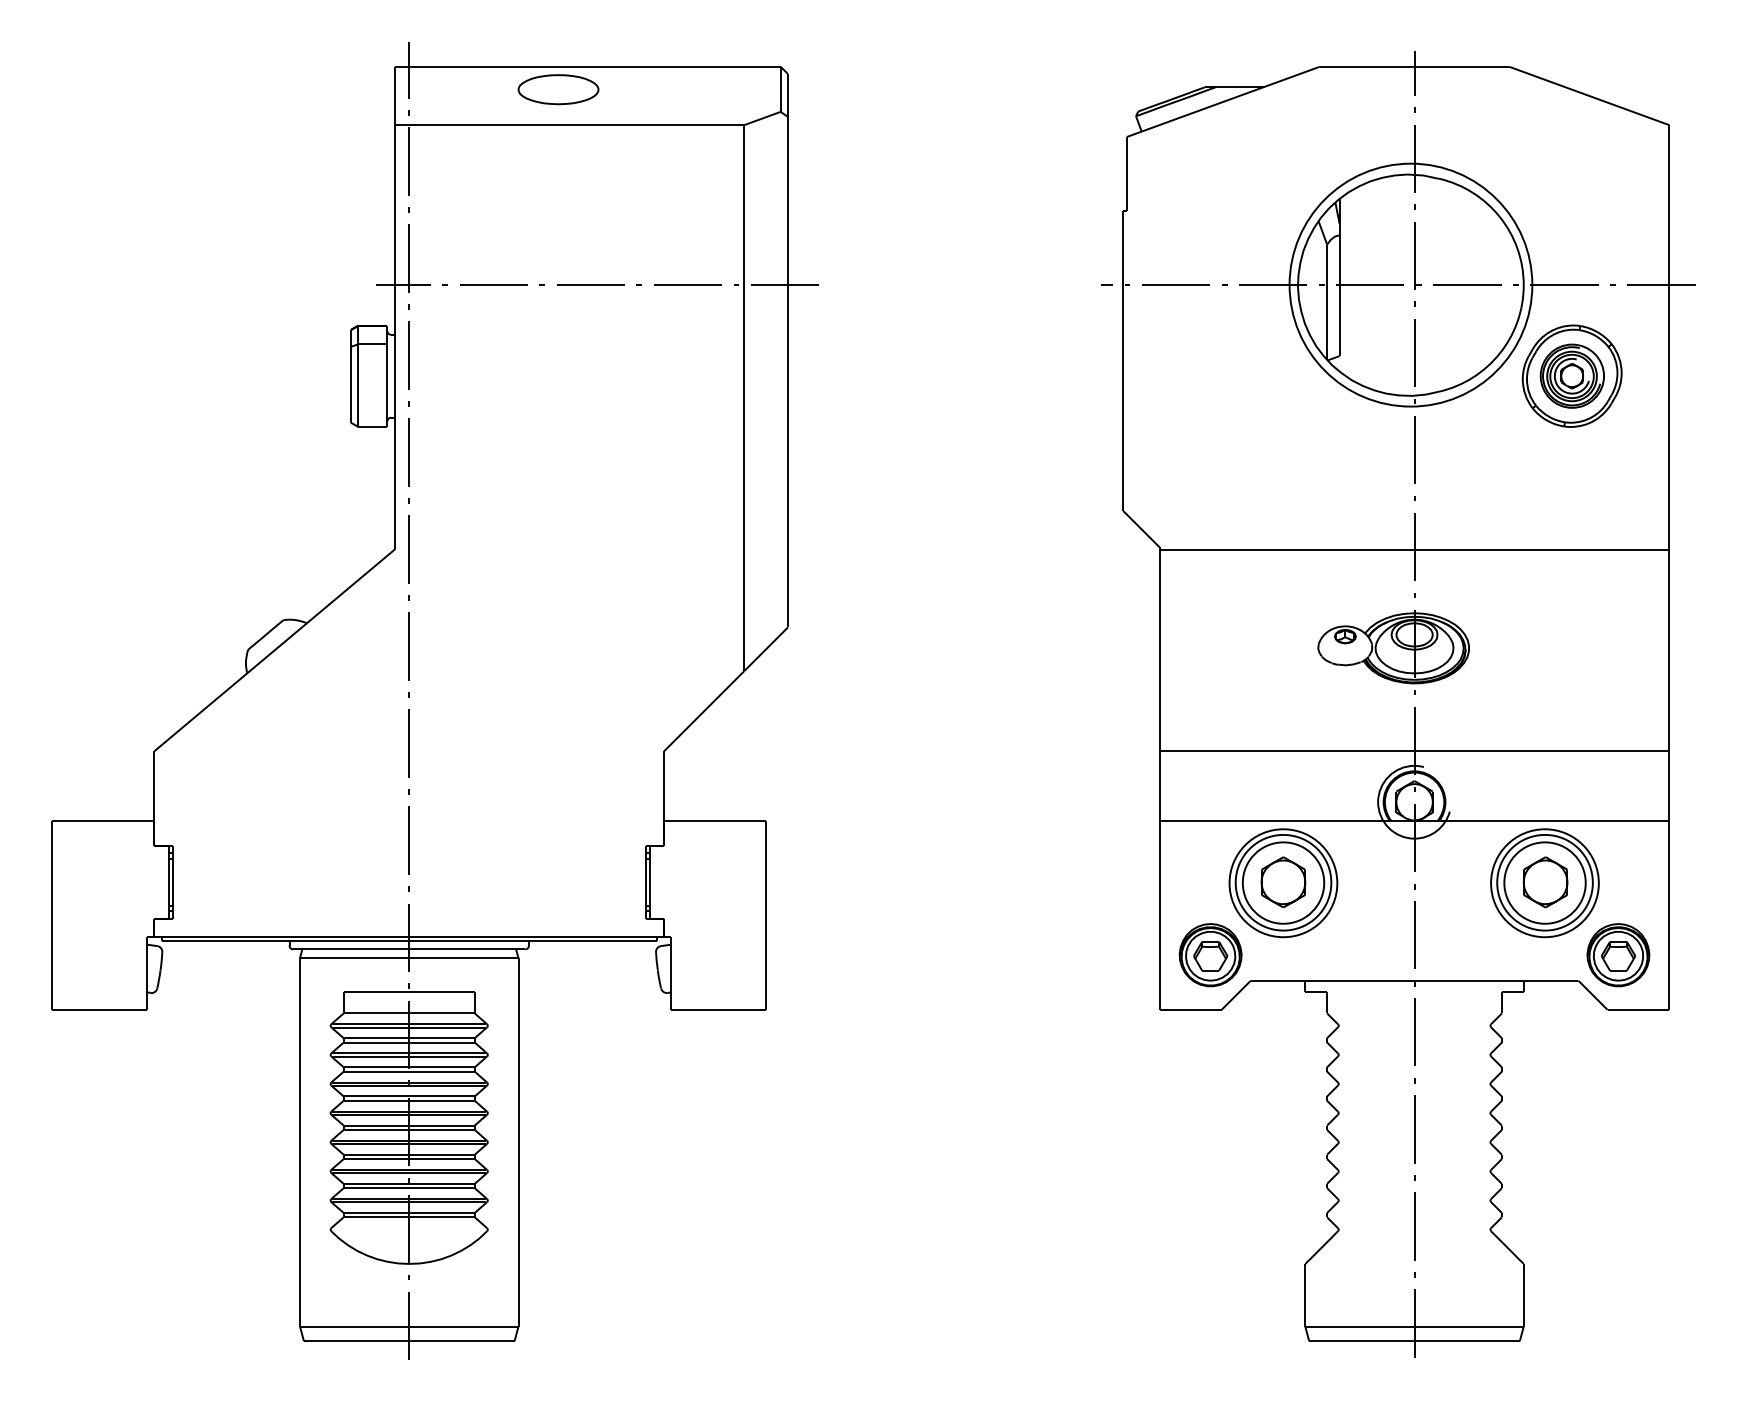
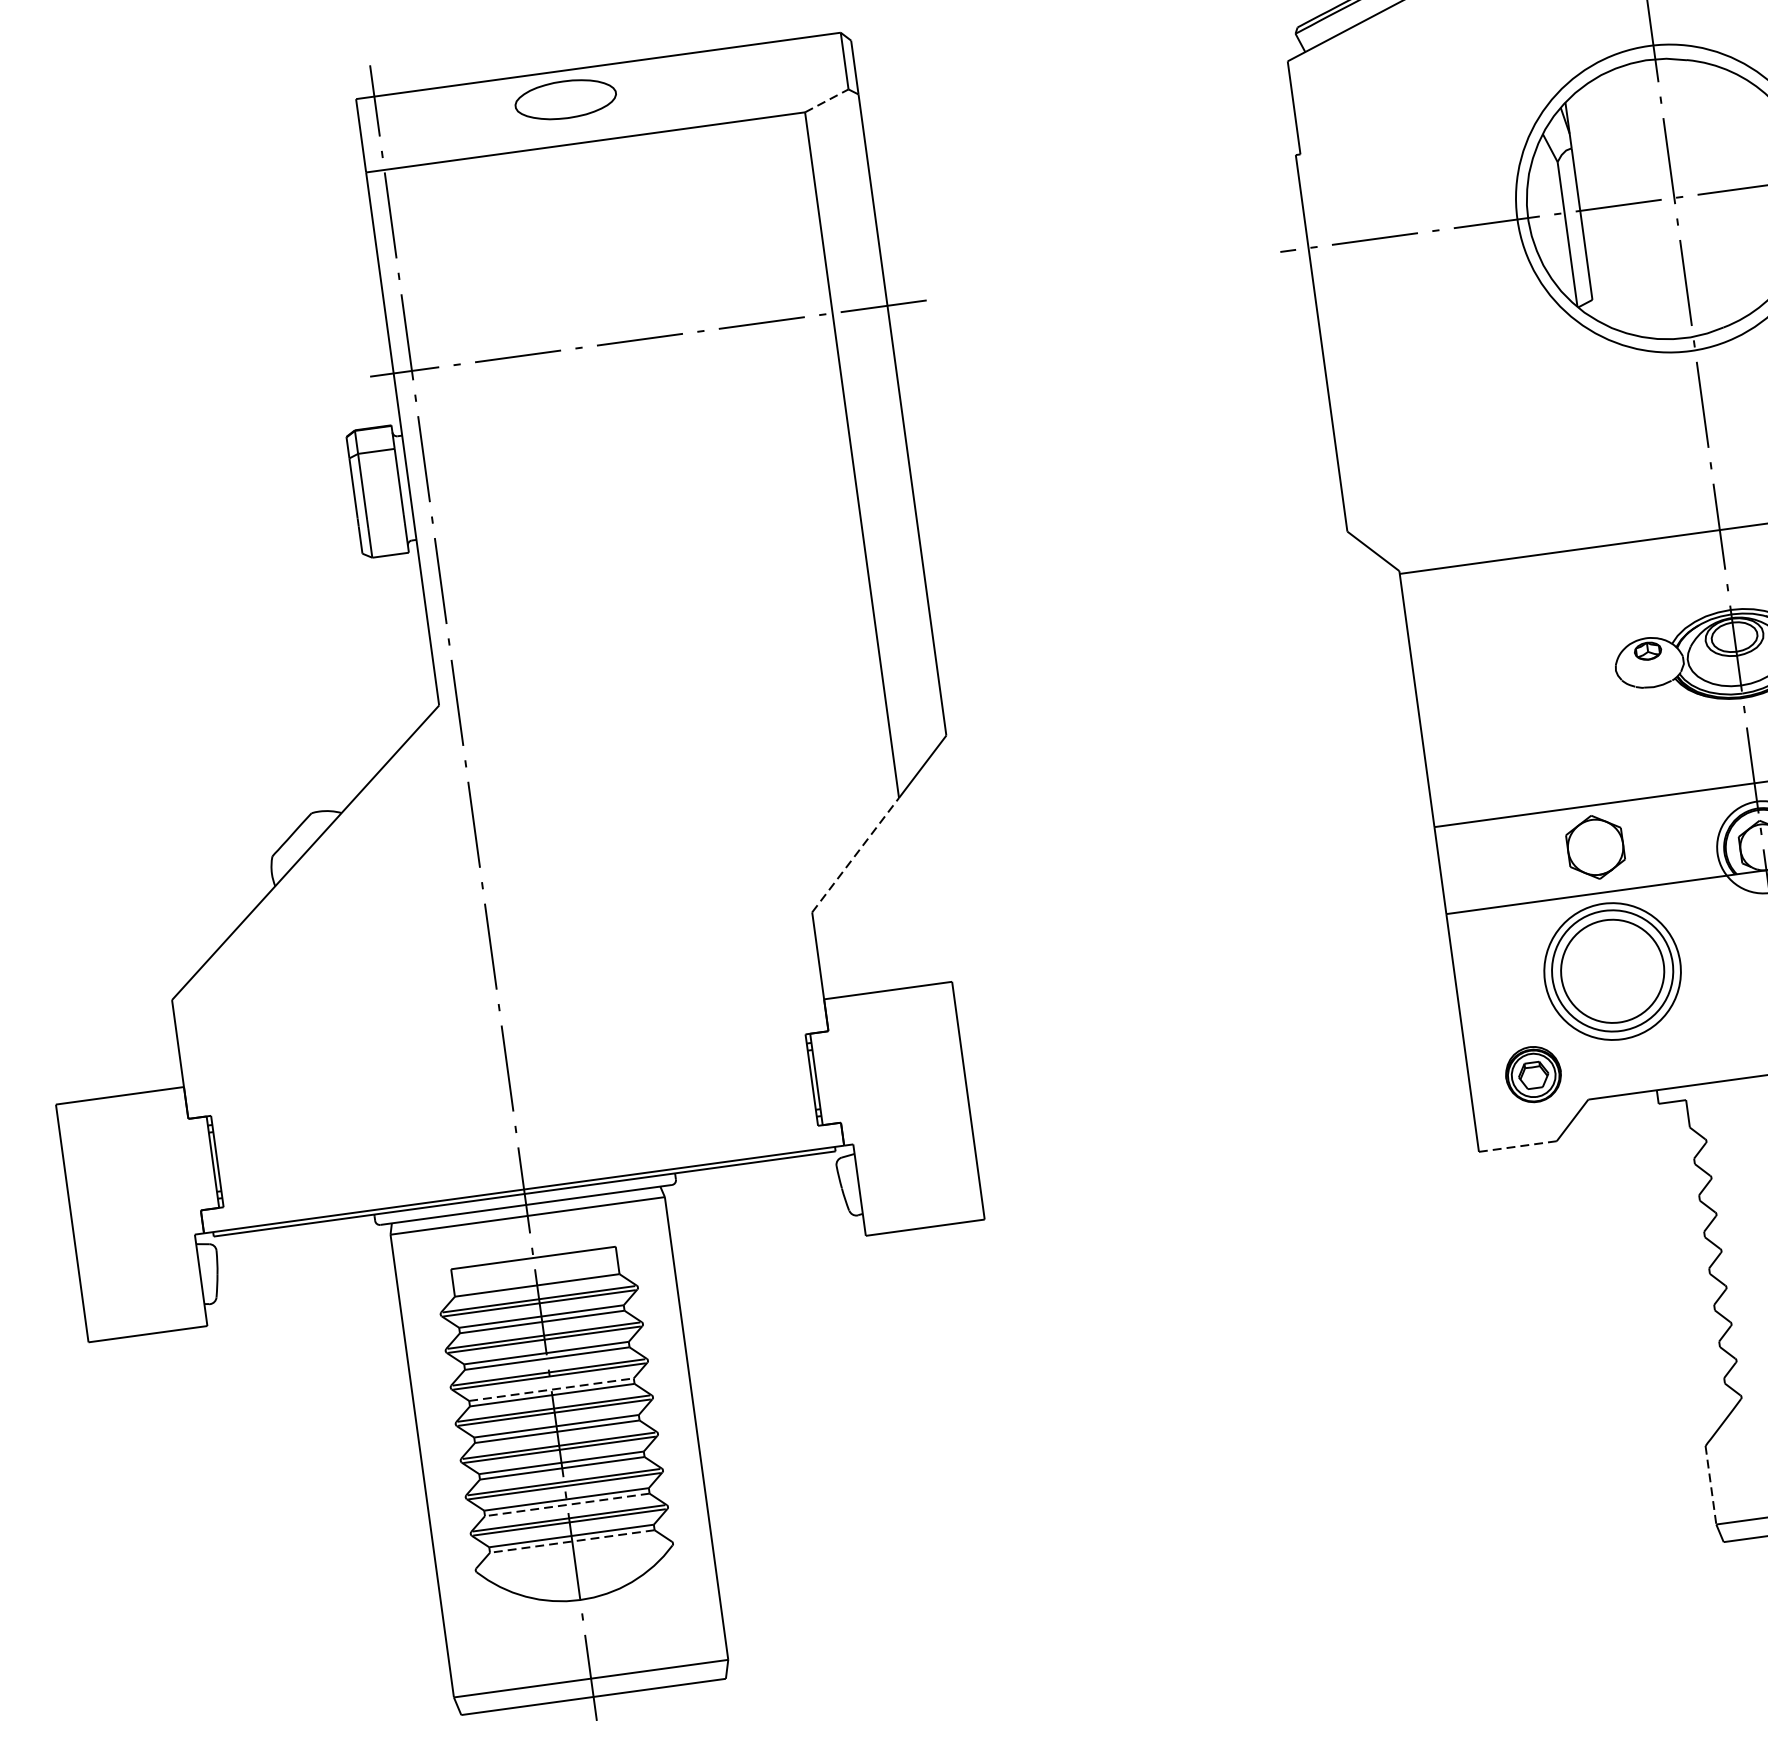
line: (762, 118) -> (826, 100), solid -> dashed
line: (704, 711) -> (856, 855), solid -> dashed
part: (1283, 882) -> (1595, 847), moved
part: (1210, 955) -> (1533, 1074), size x0.7
line: (1190, 1009) -> (1517, 1146), solid -> dashed
line: (409, 1096) -> (551, 1389), solid -> dashed
line: (409, 1188) -> (567, 1505), solid -> dashed
line: (409, 1217) -> (572, 1541), solid -> dashed
line: (1305, 1295) -> (1711, 1485), solid -> dashed

